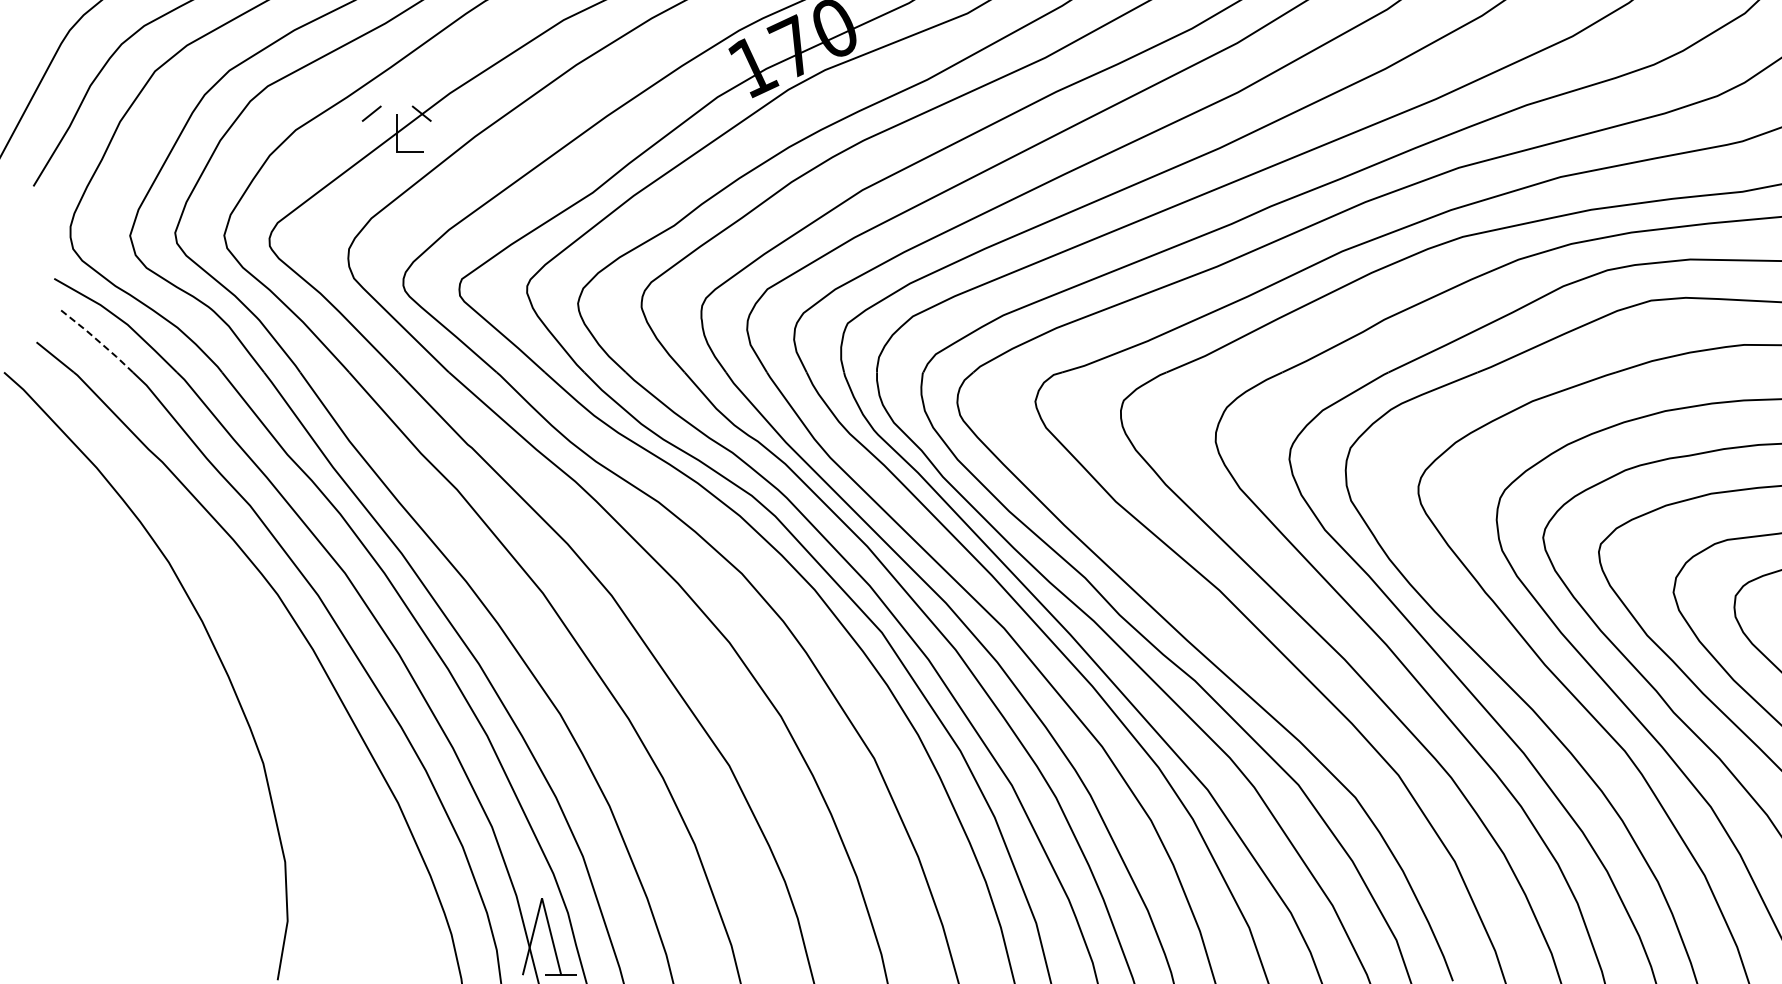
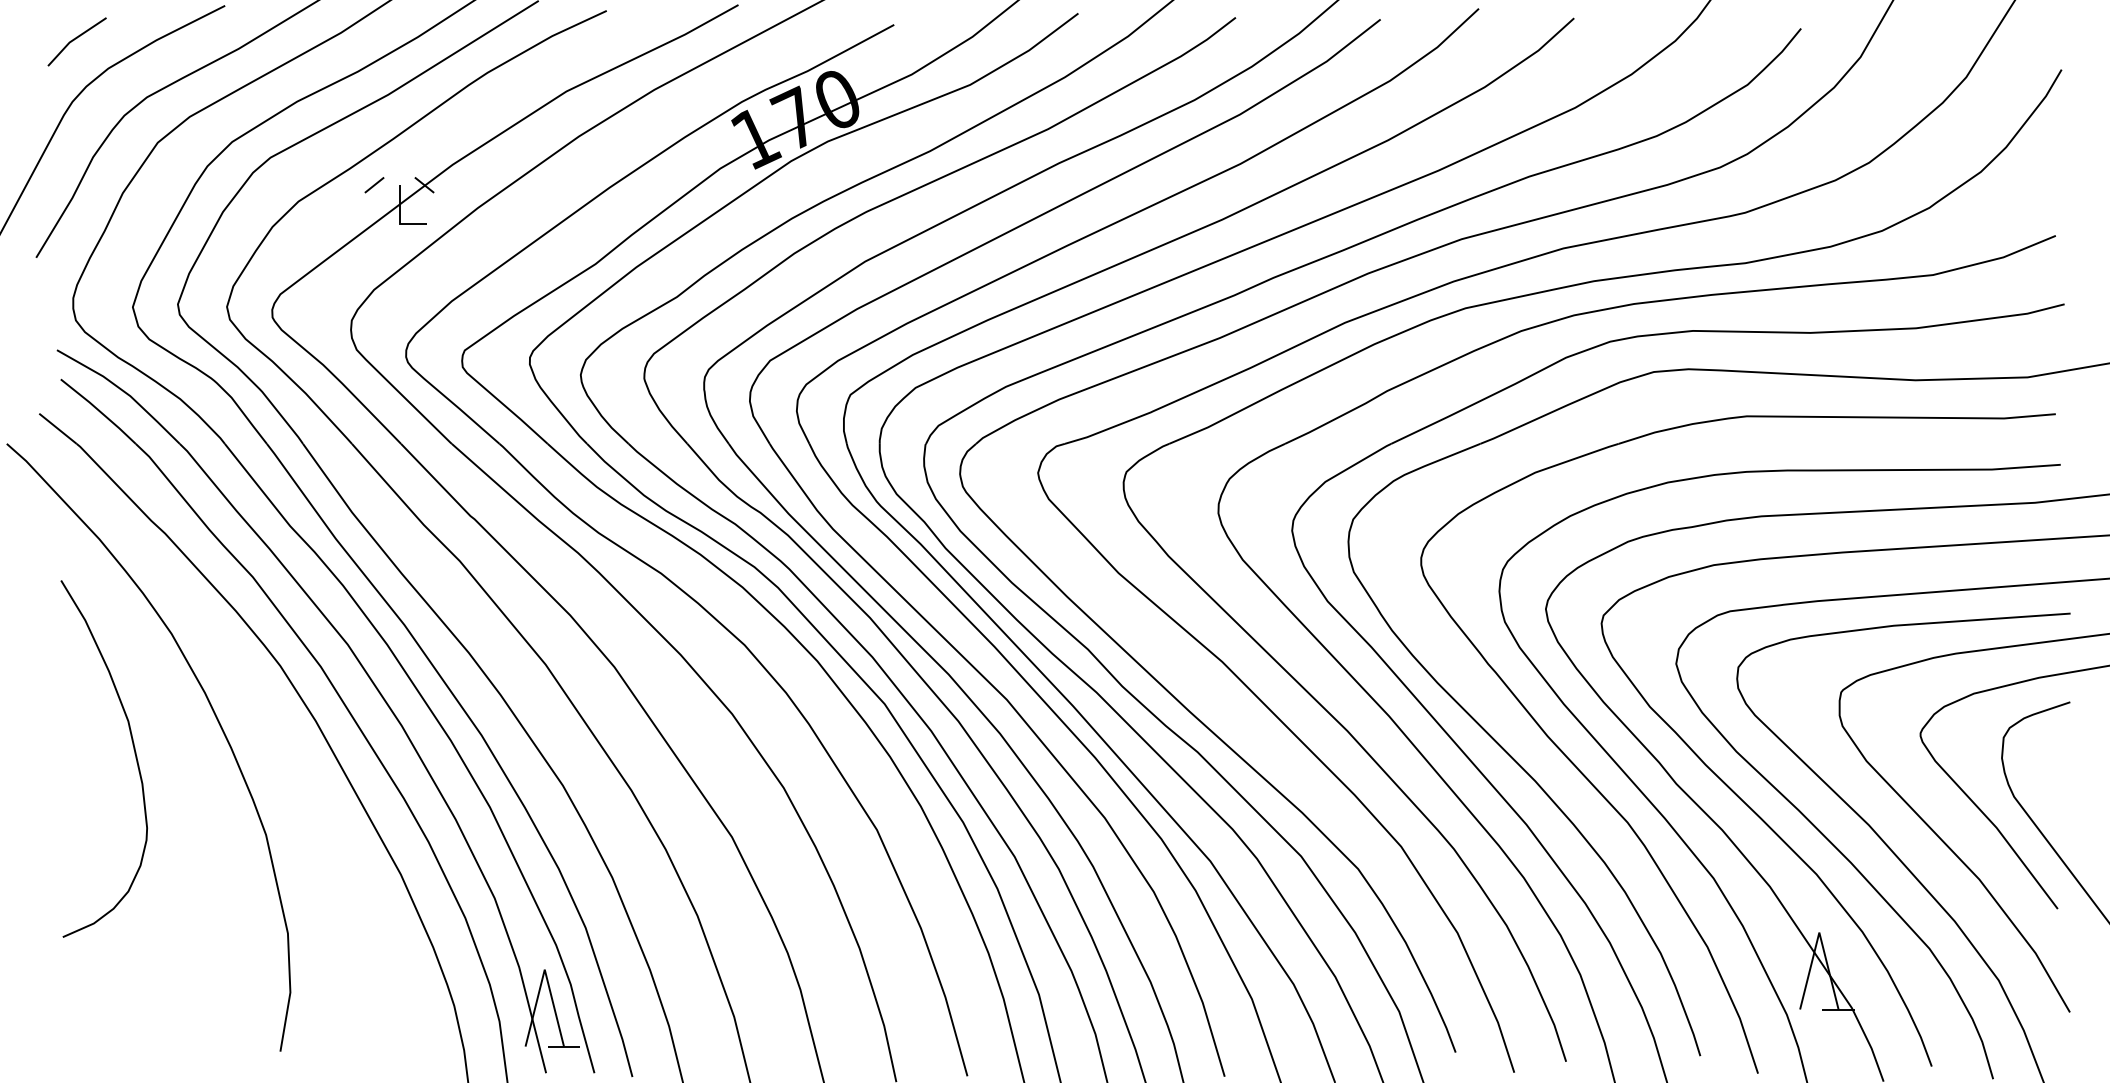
line: (96, 339) -> (99, 410), dashed -> solid
curve: (131, 683) -> (134, 754), added

